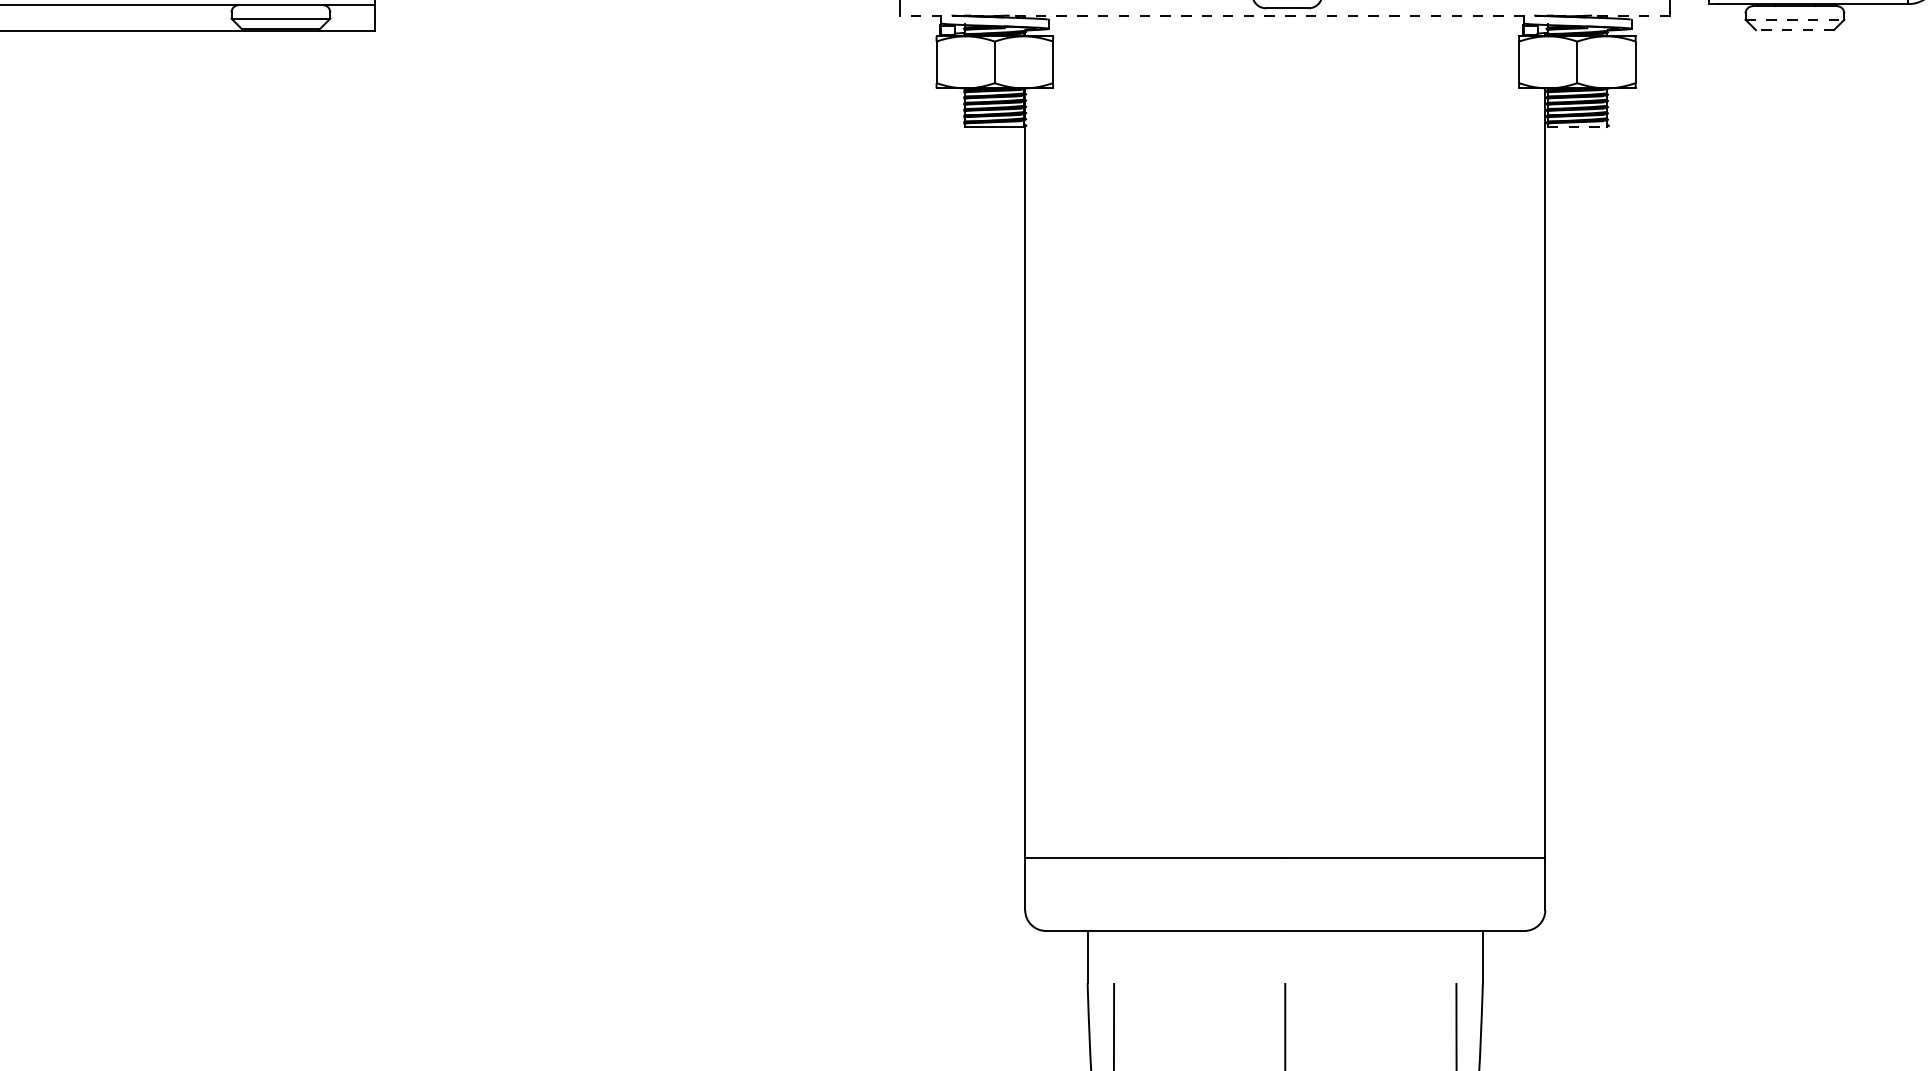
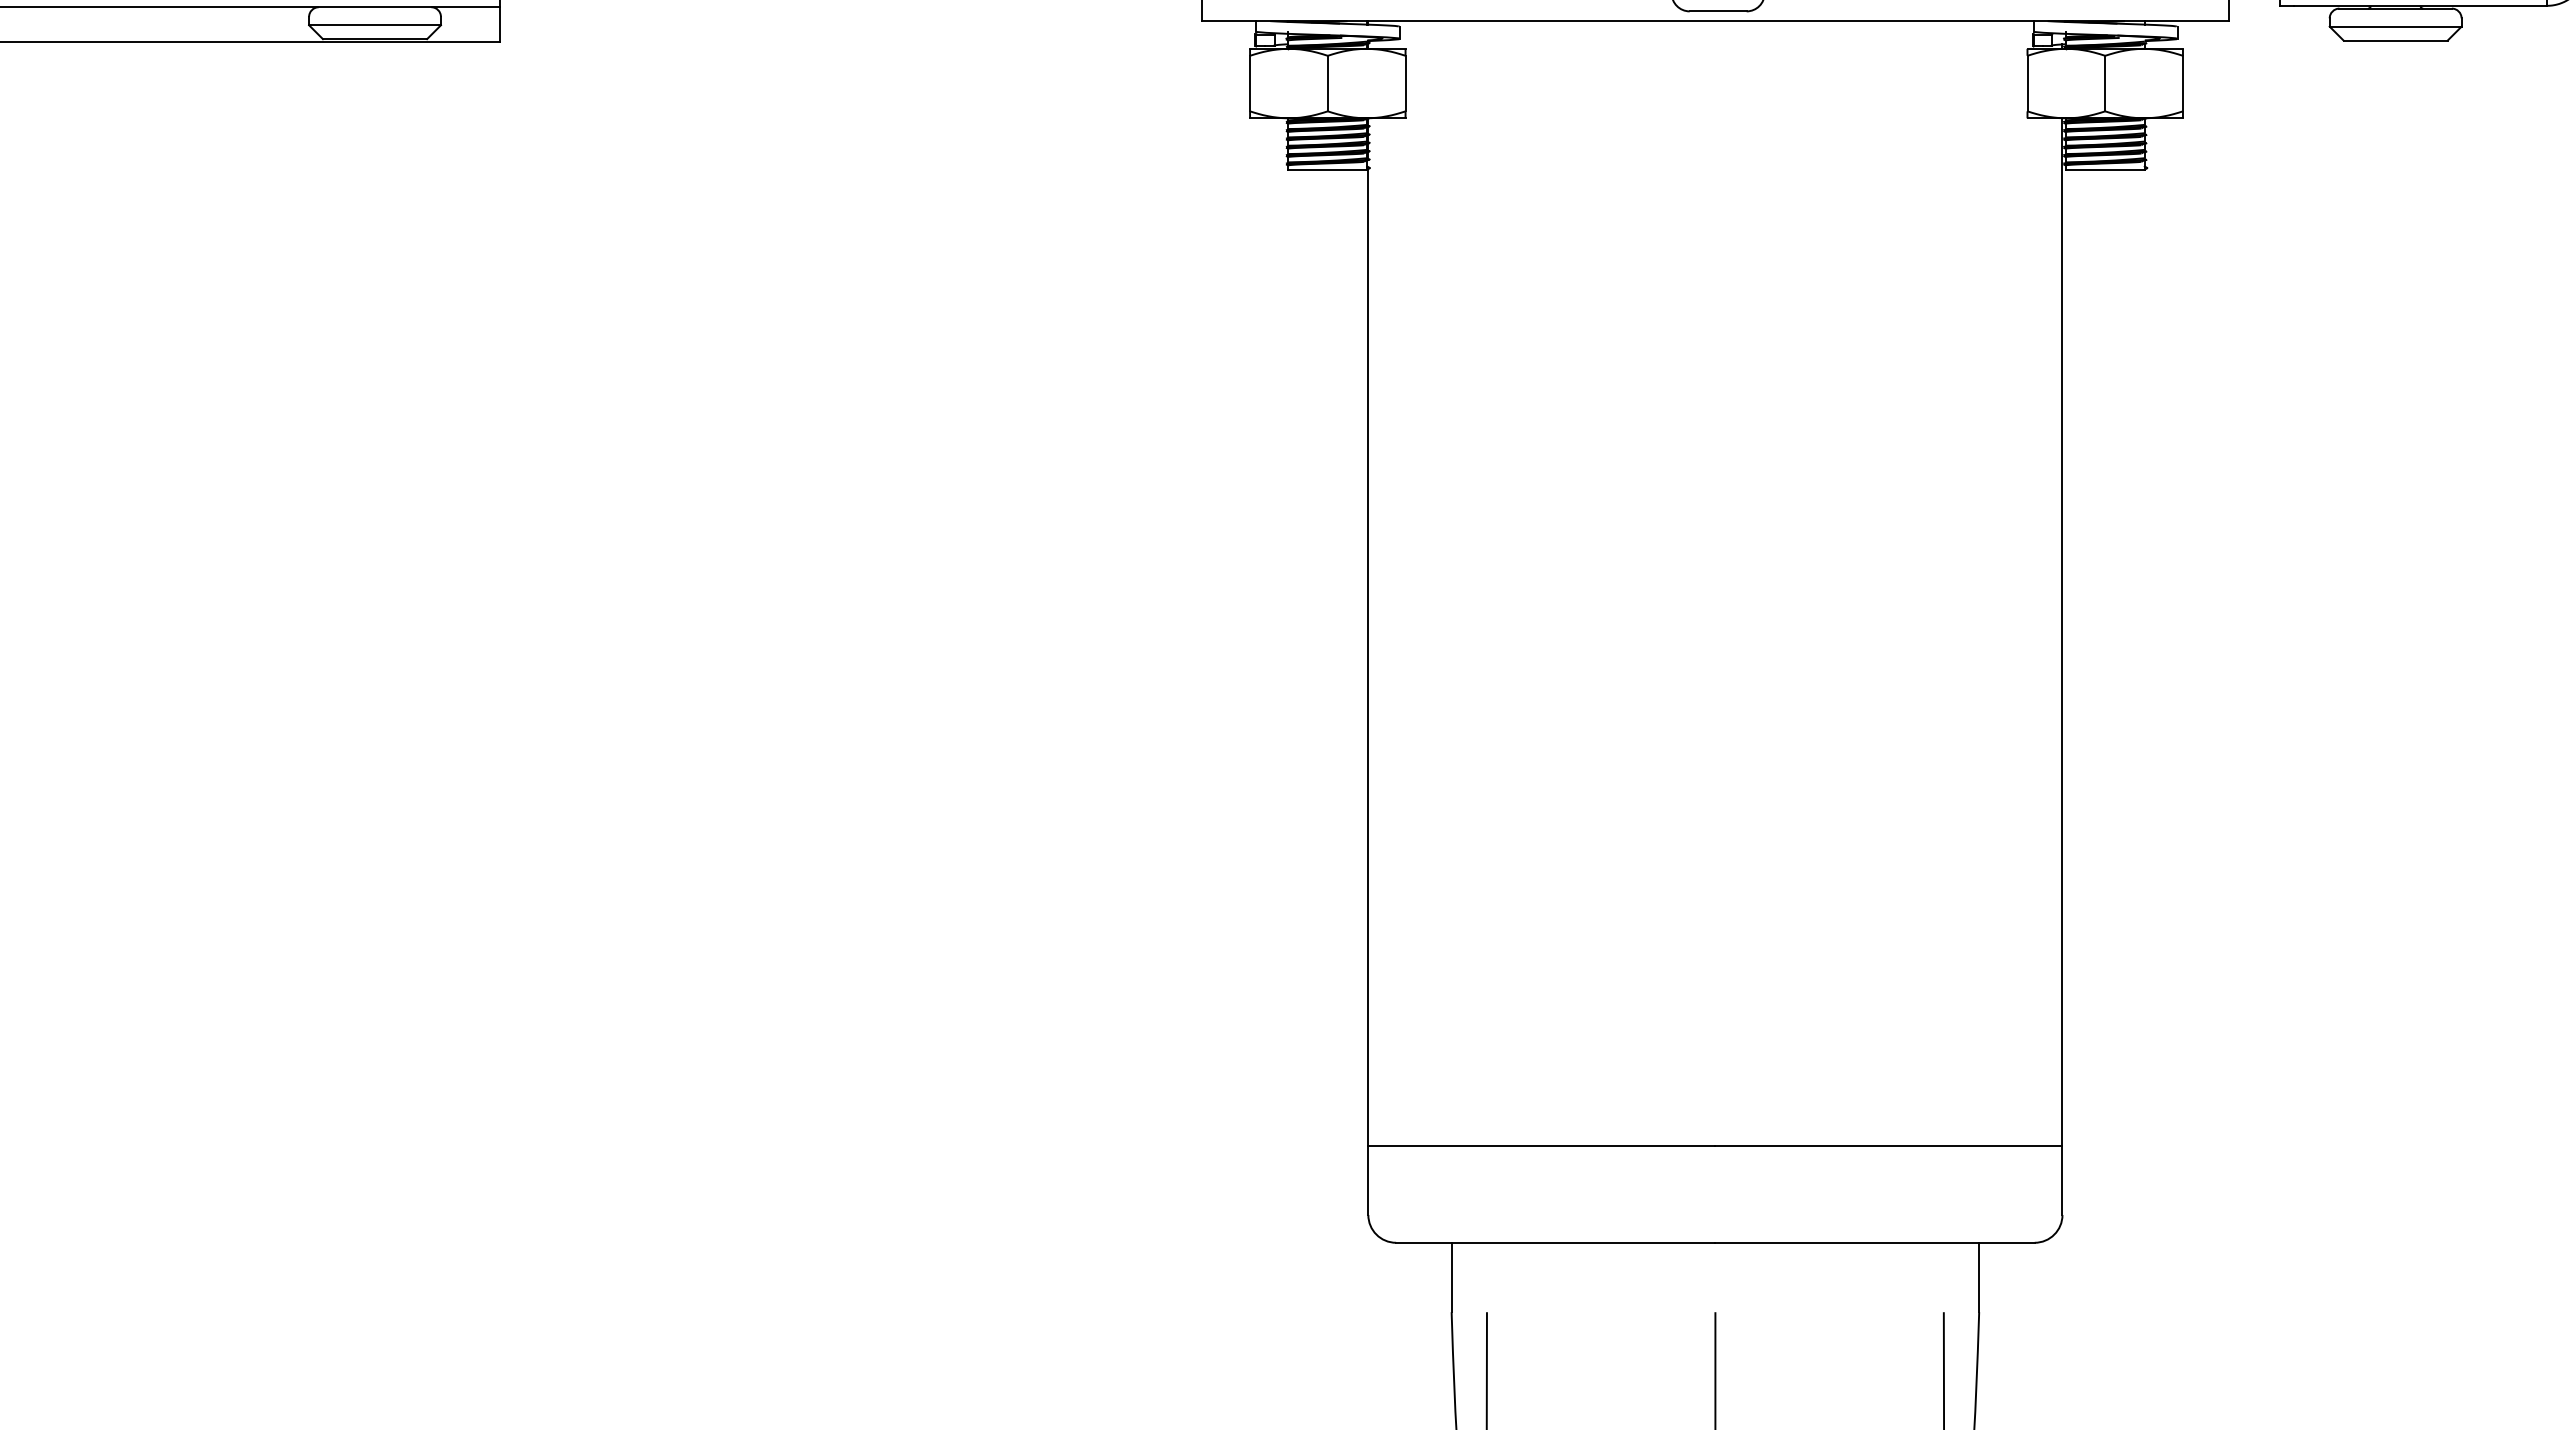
line: (1285, 15) -> (1715, 21), dashed -> solid
line: (1794, 19) -> (2395, 26), dashed -> solid
line: (1794, 30) -> (2395, 40), dashed -> solid
line: (1577, 126) -> (2105, 169), dashed -> solid

